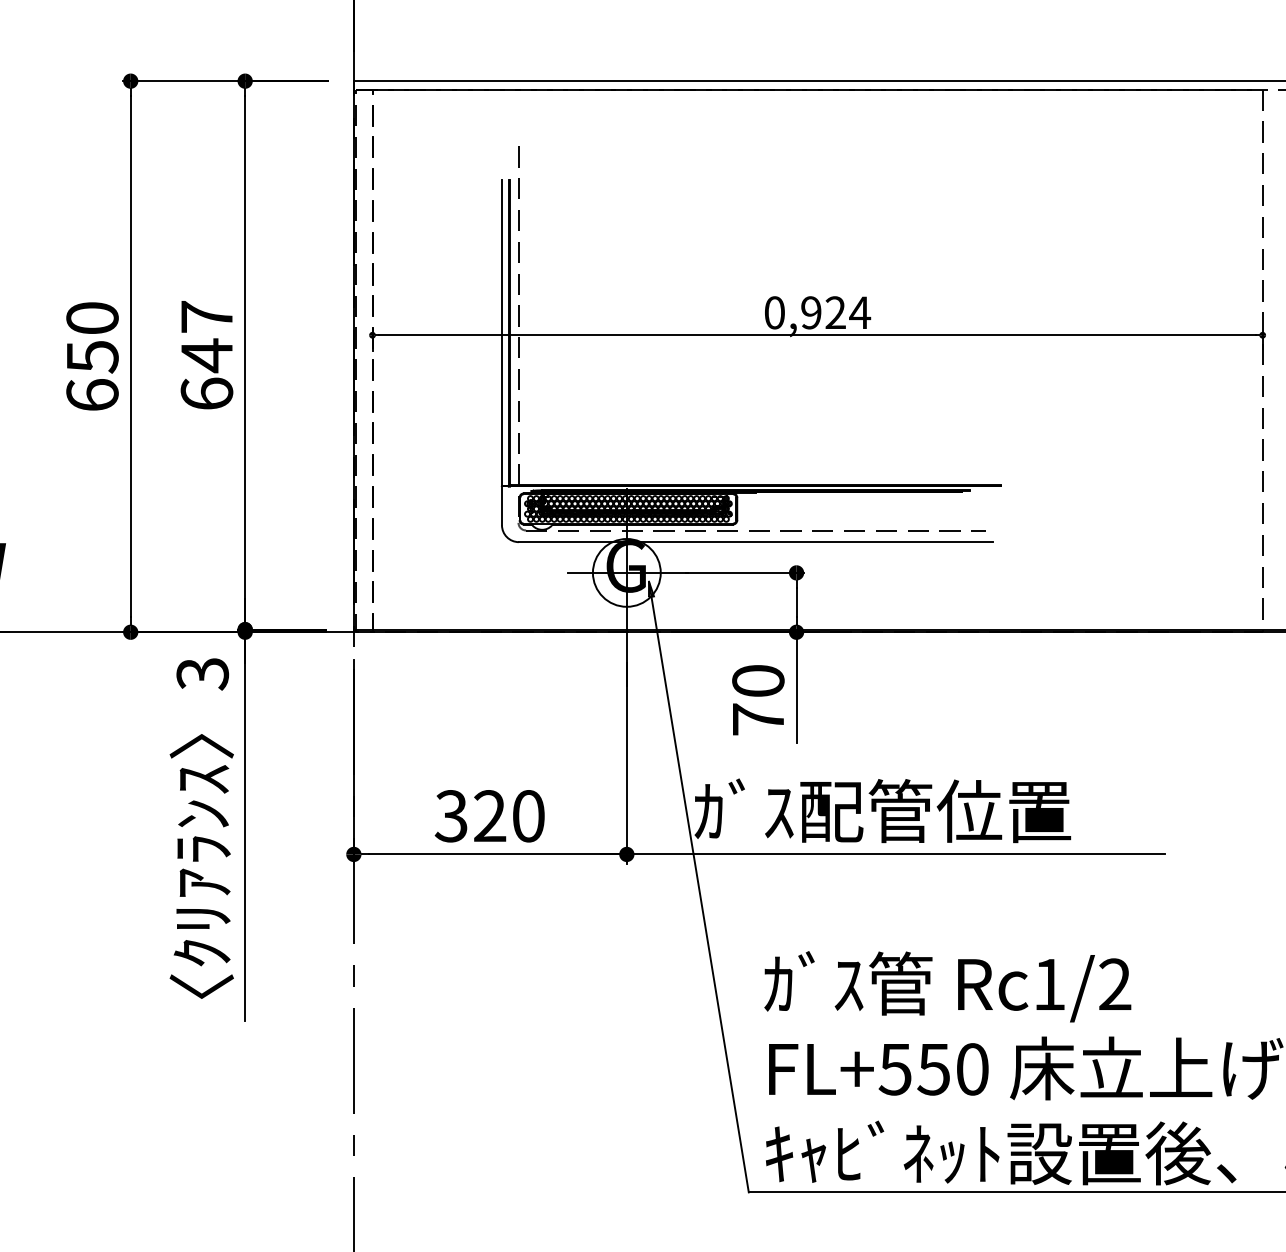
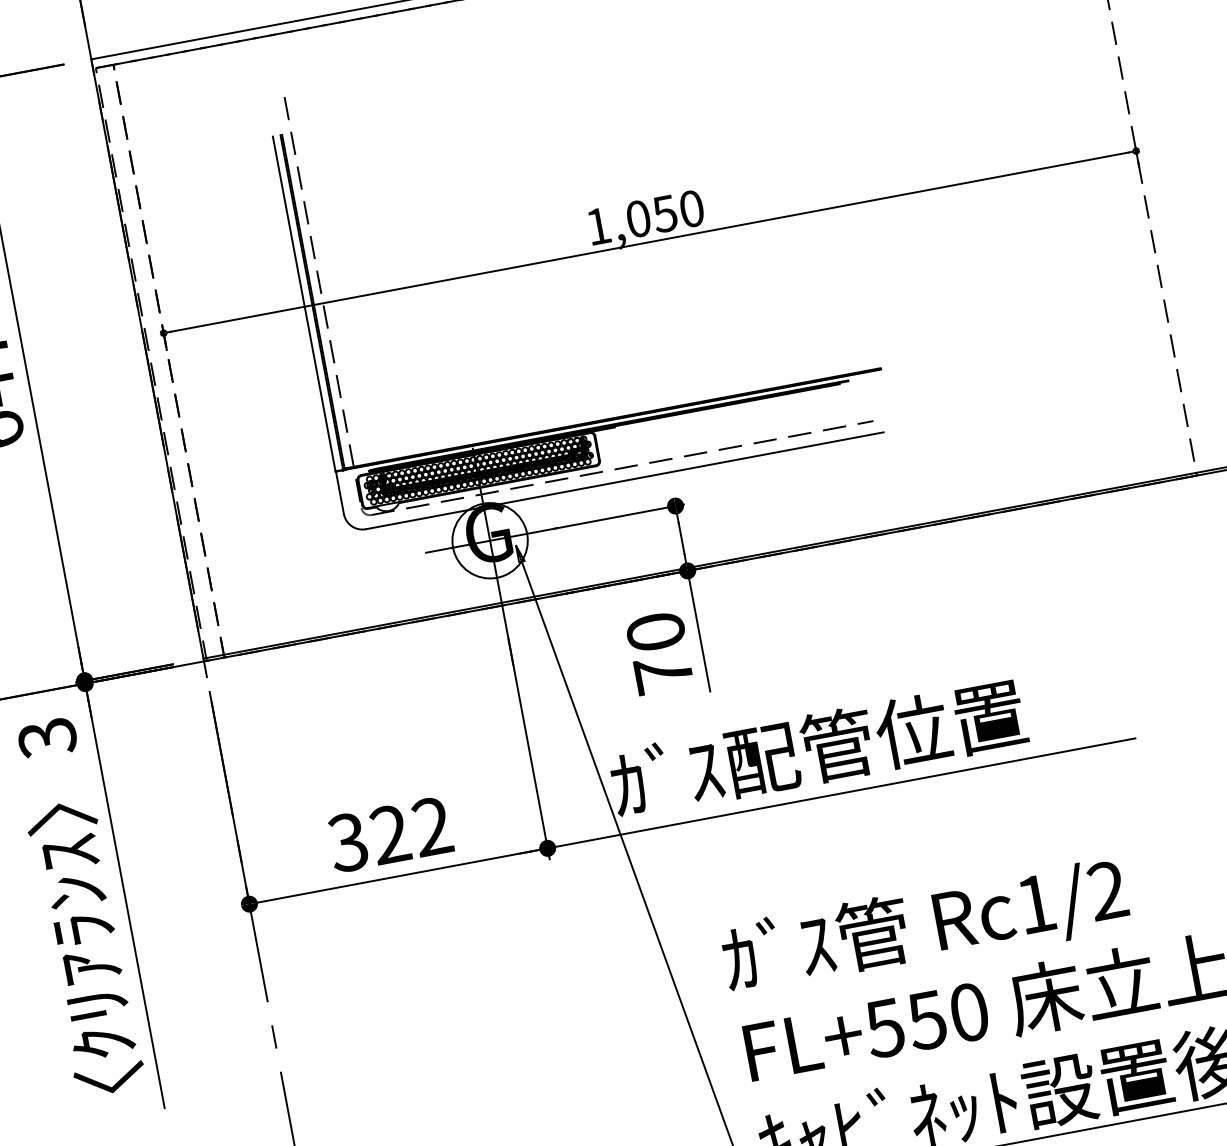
text: (818, 312) -> (646, 217), 0,924 -> 1,050
text: (528, 816) -> (432, 827), 320 -> 322

